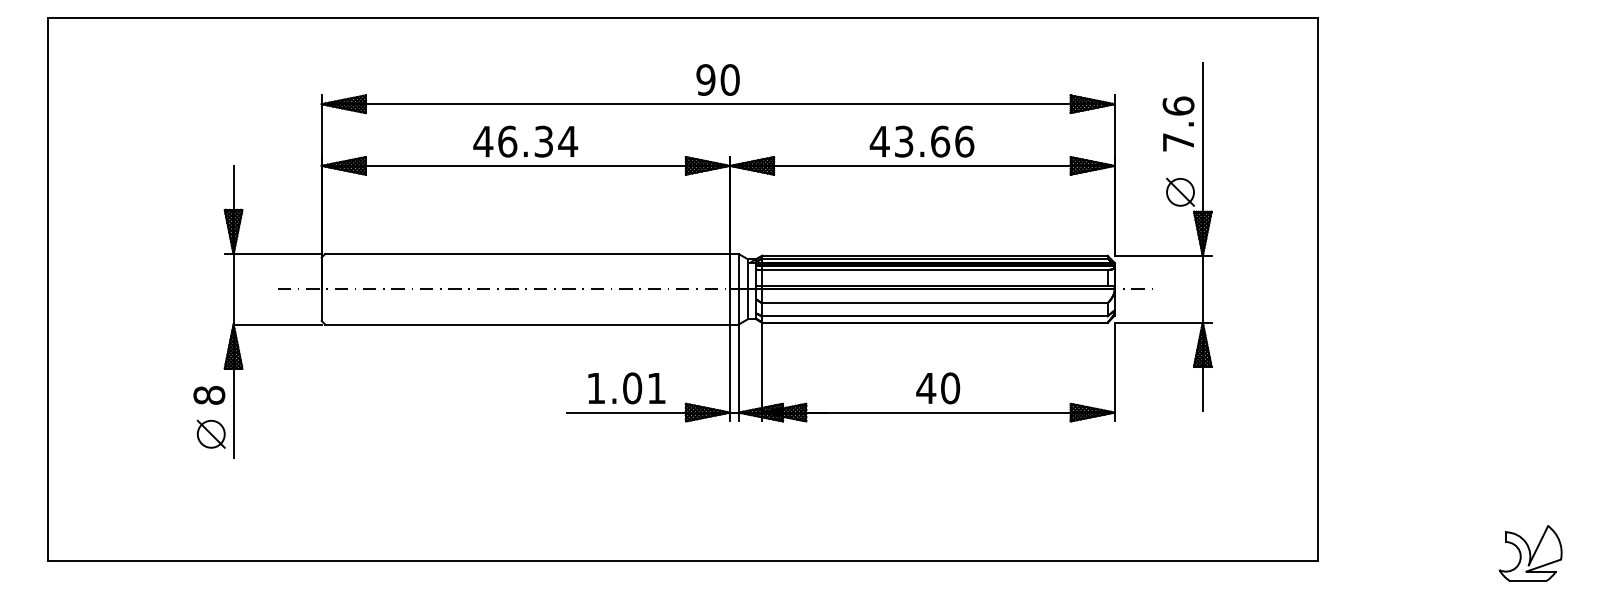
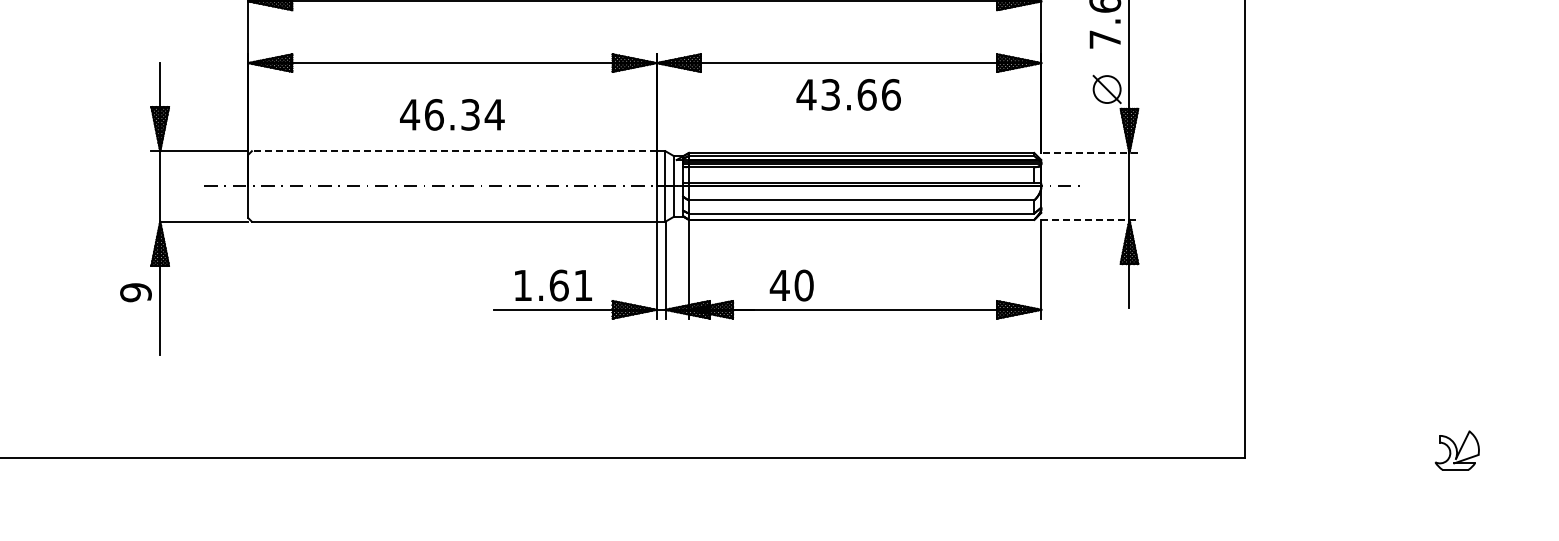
text: (525, 141) -> (452, 114), moved
text: (921, 141) -> (848, 94), moved
line: (527, 254) -> (454, 151), solid -> dashed
line: (1162, 255) -> (1089, 152), solid -> dashed
line: (1163, 322) -> (1090, 219), solid -> dashed
text: (632, 388) -> (559, 285), 1.01 -> 1.61
text: (938, 388) -> (792, 285), moved
text: (209, 395) -> (136, 292), 8 -> 9
part: (210, 433) -> (137, 330), removed
part: (1530, 553) -> (1457, 450), size x0.7

